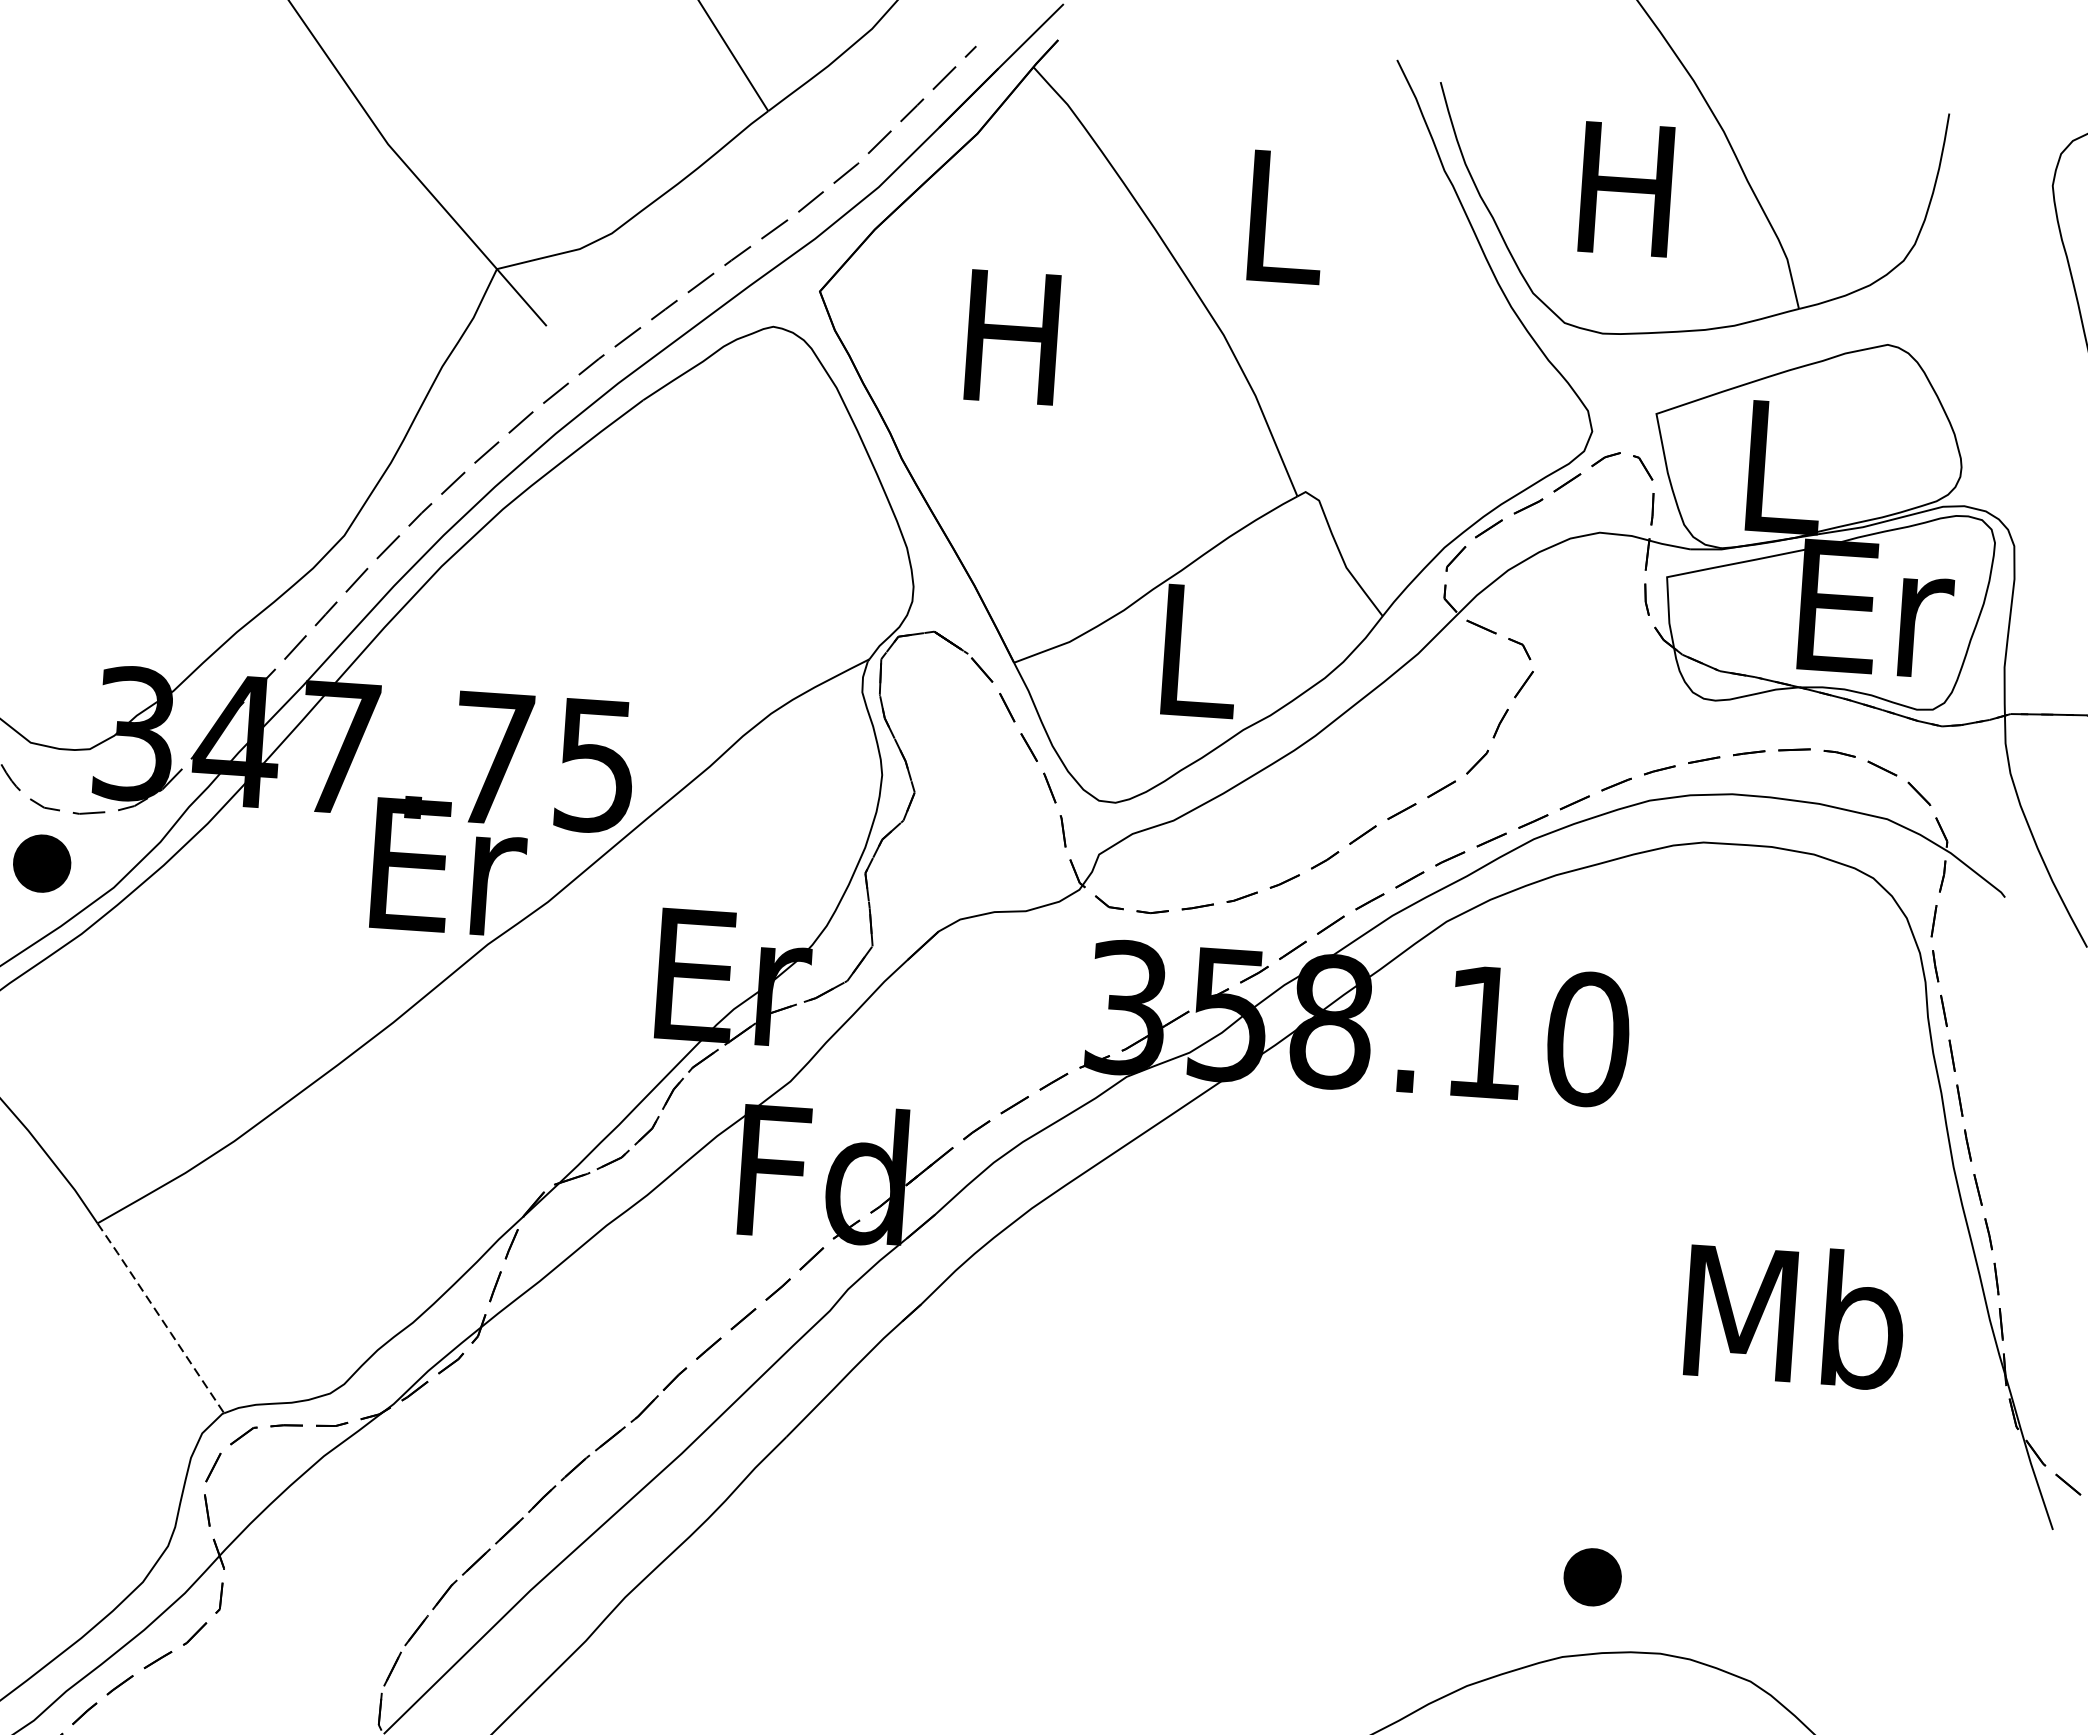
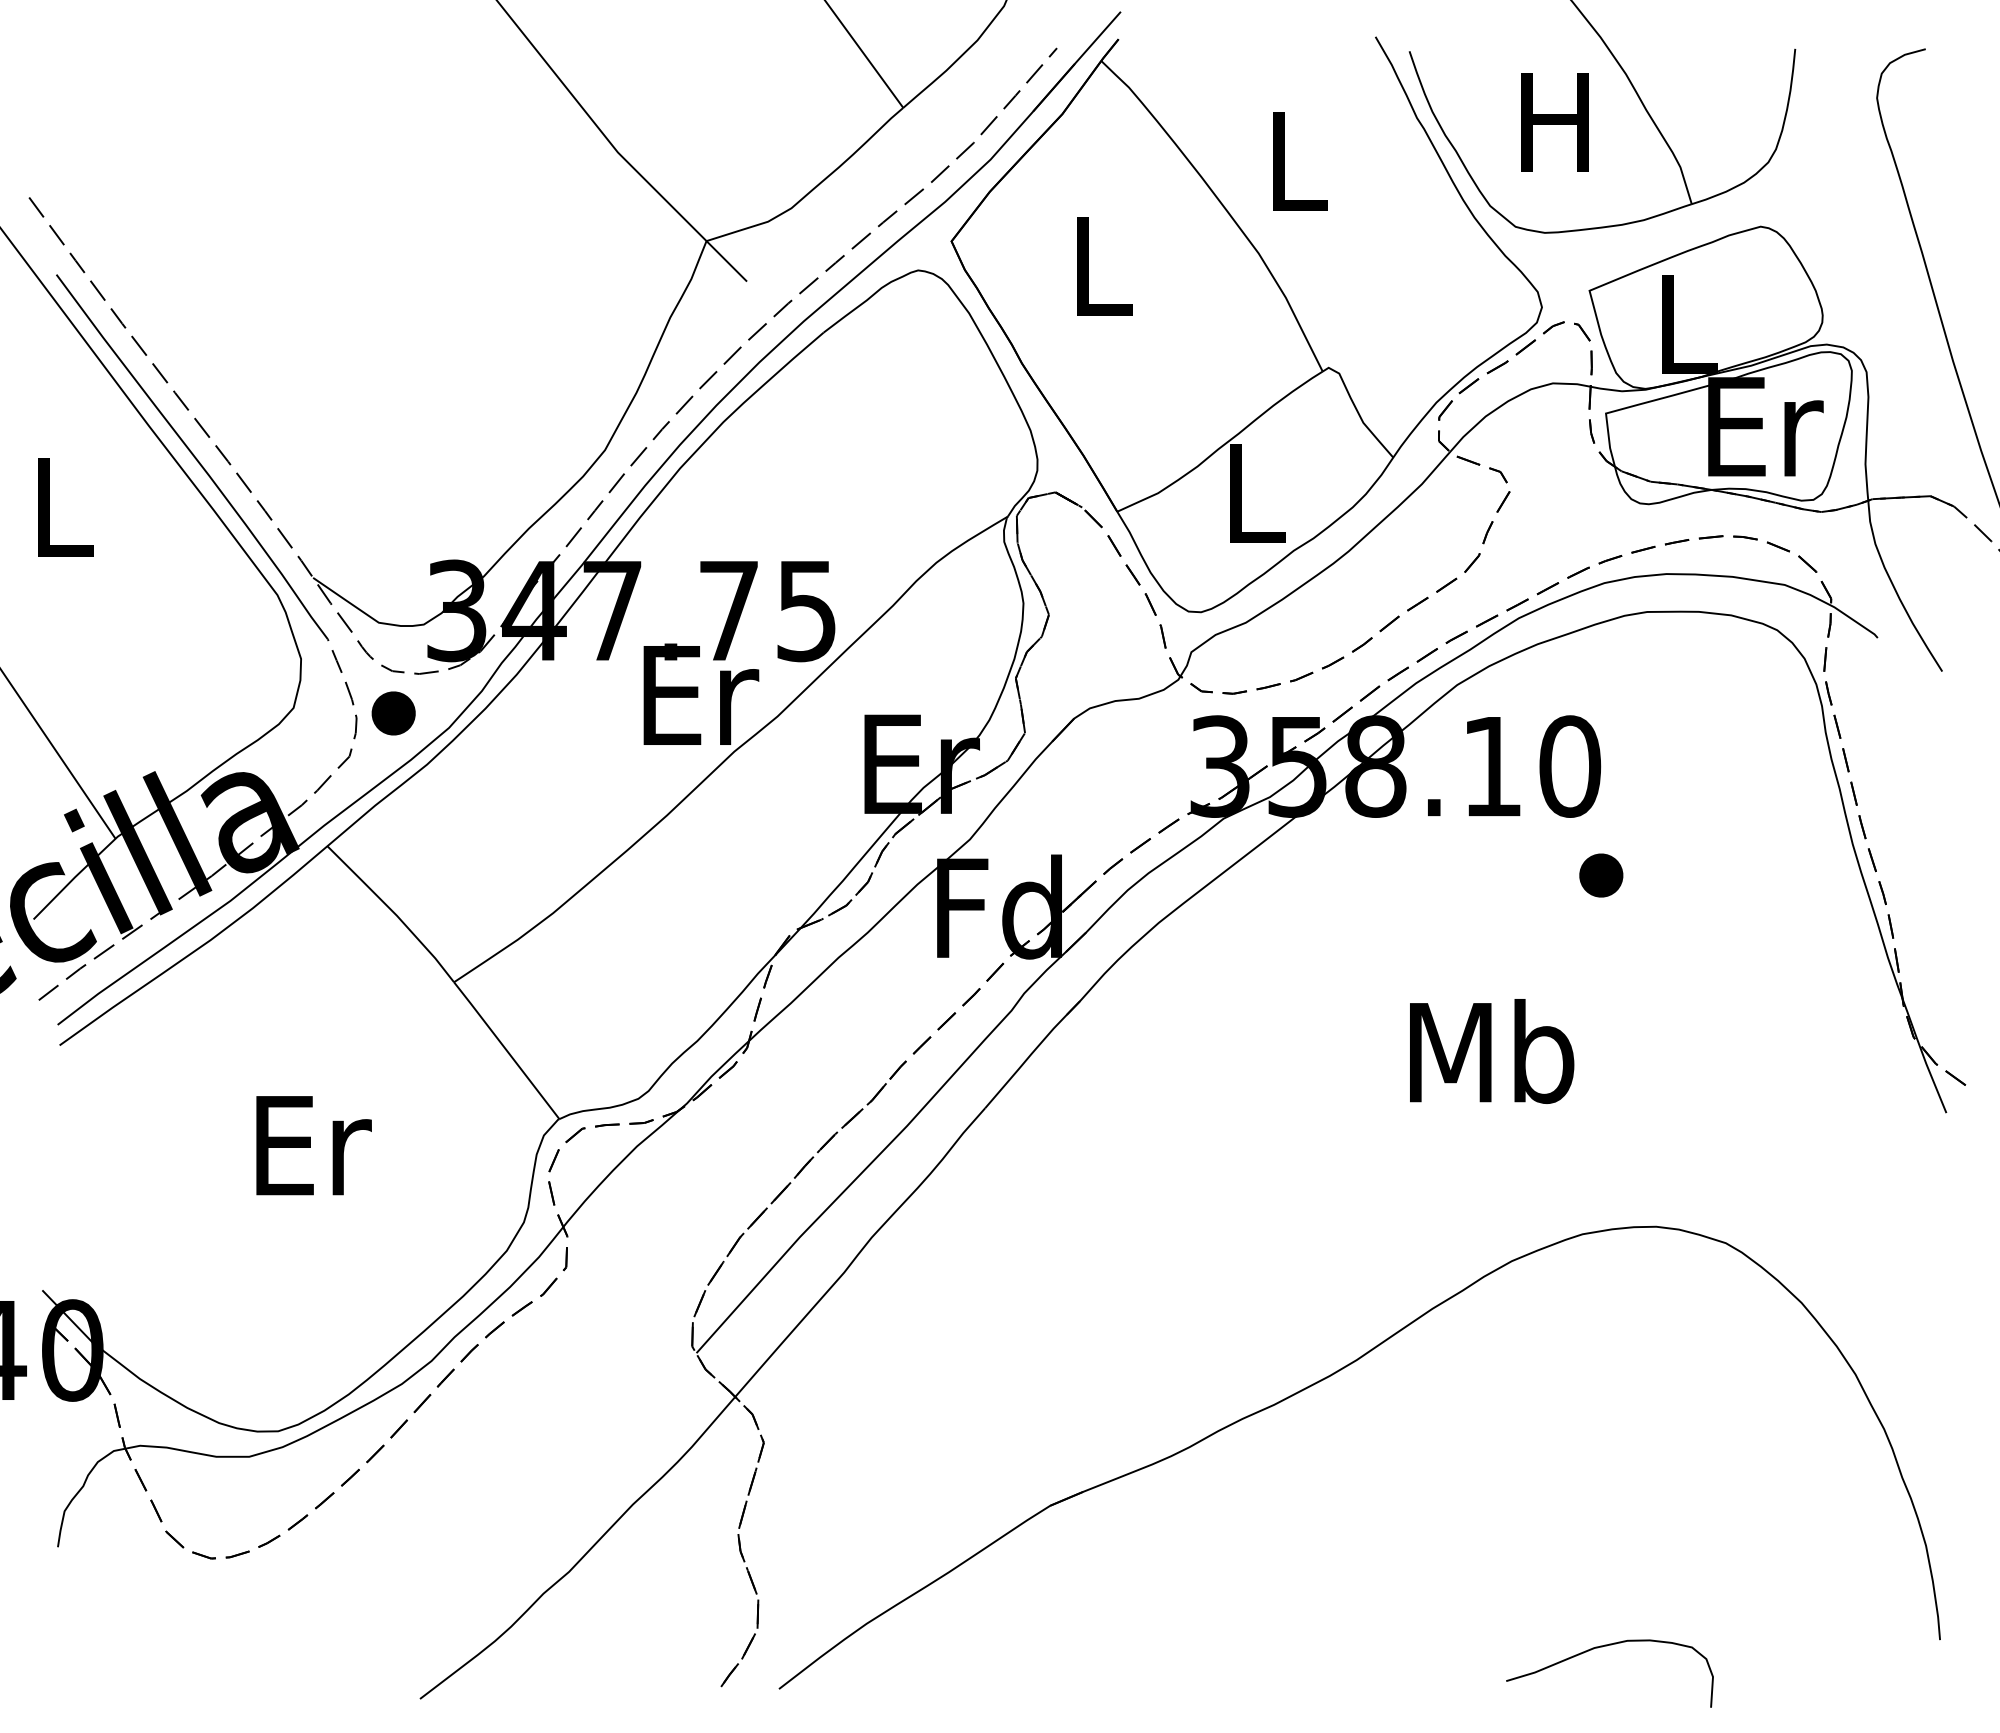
text: (1011, 337) -> (1098, 266), H -> L
text: (1796, 1315) -> (1492, 1051), moved
line: (160, 1318) -> (506, 1050), dashed -> solid
part: (1592, 1577) -> (1601, 875), moved

